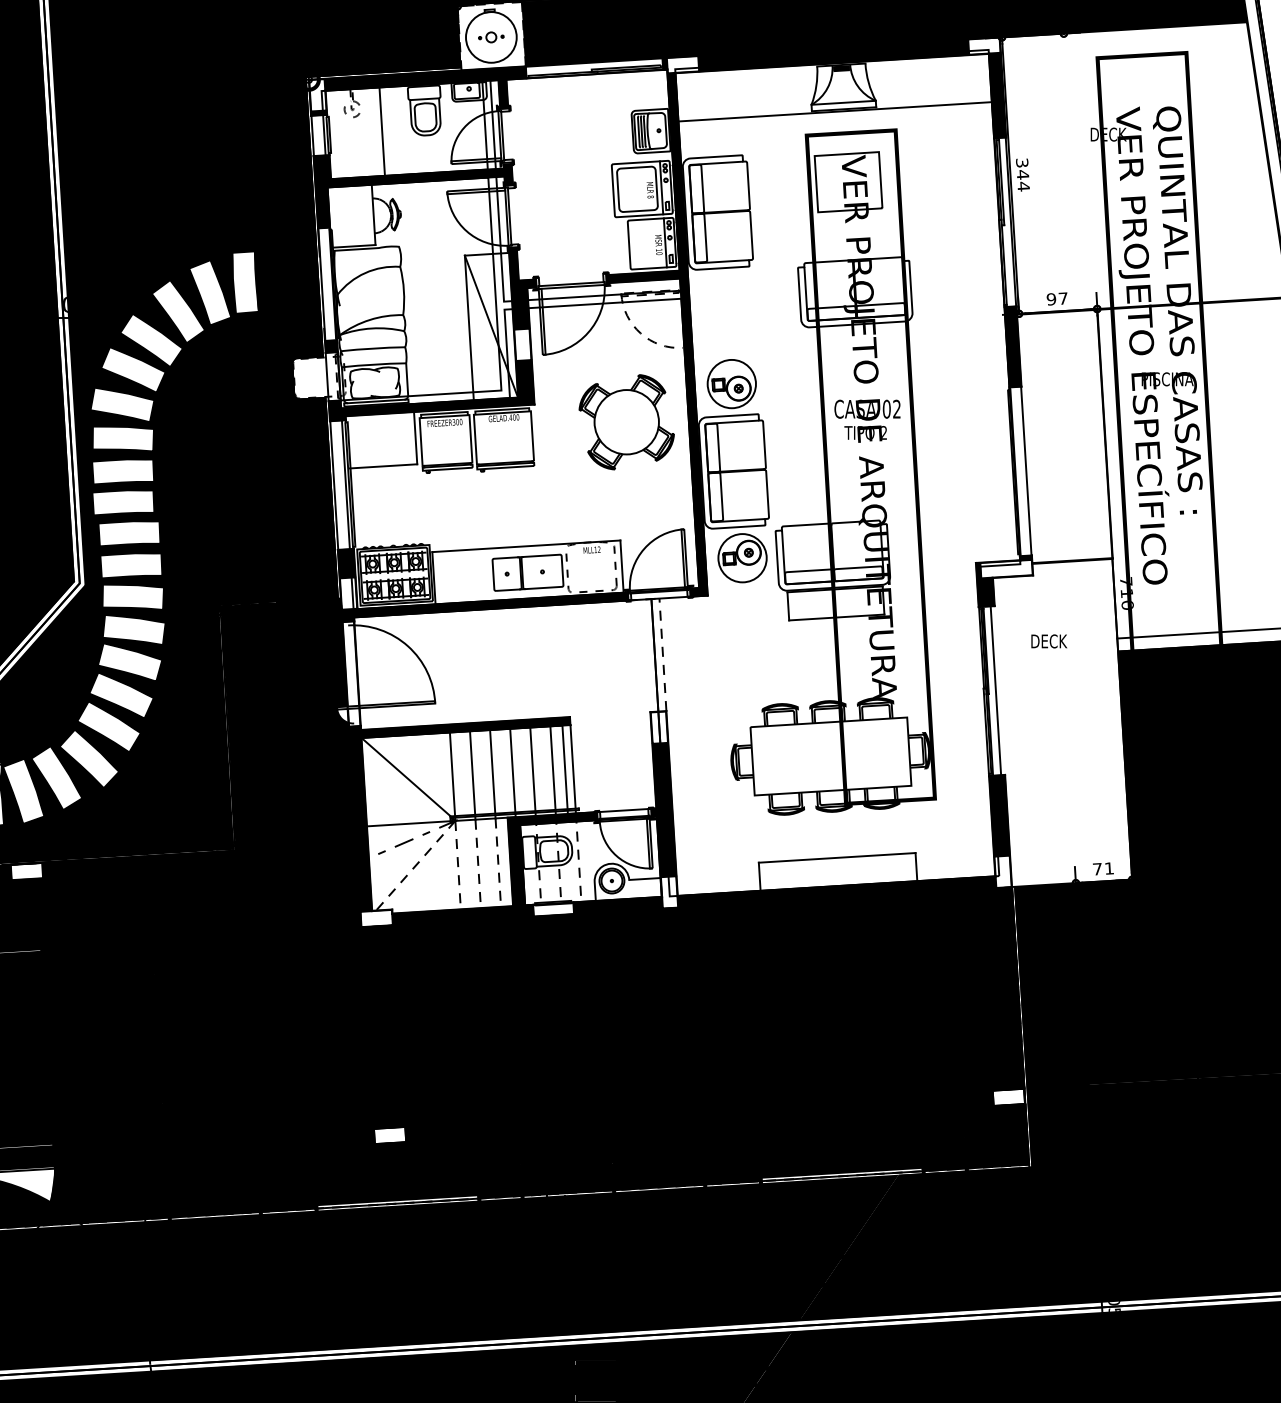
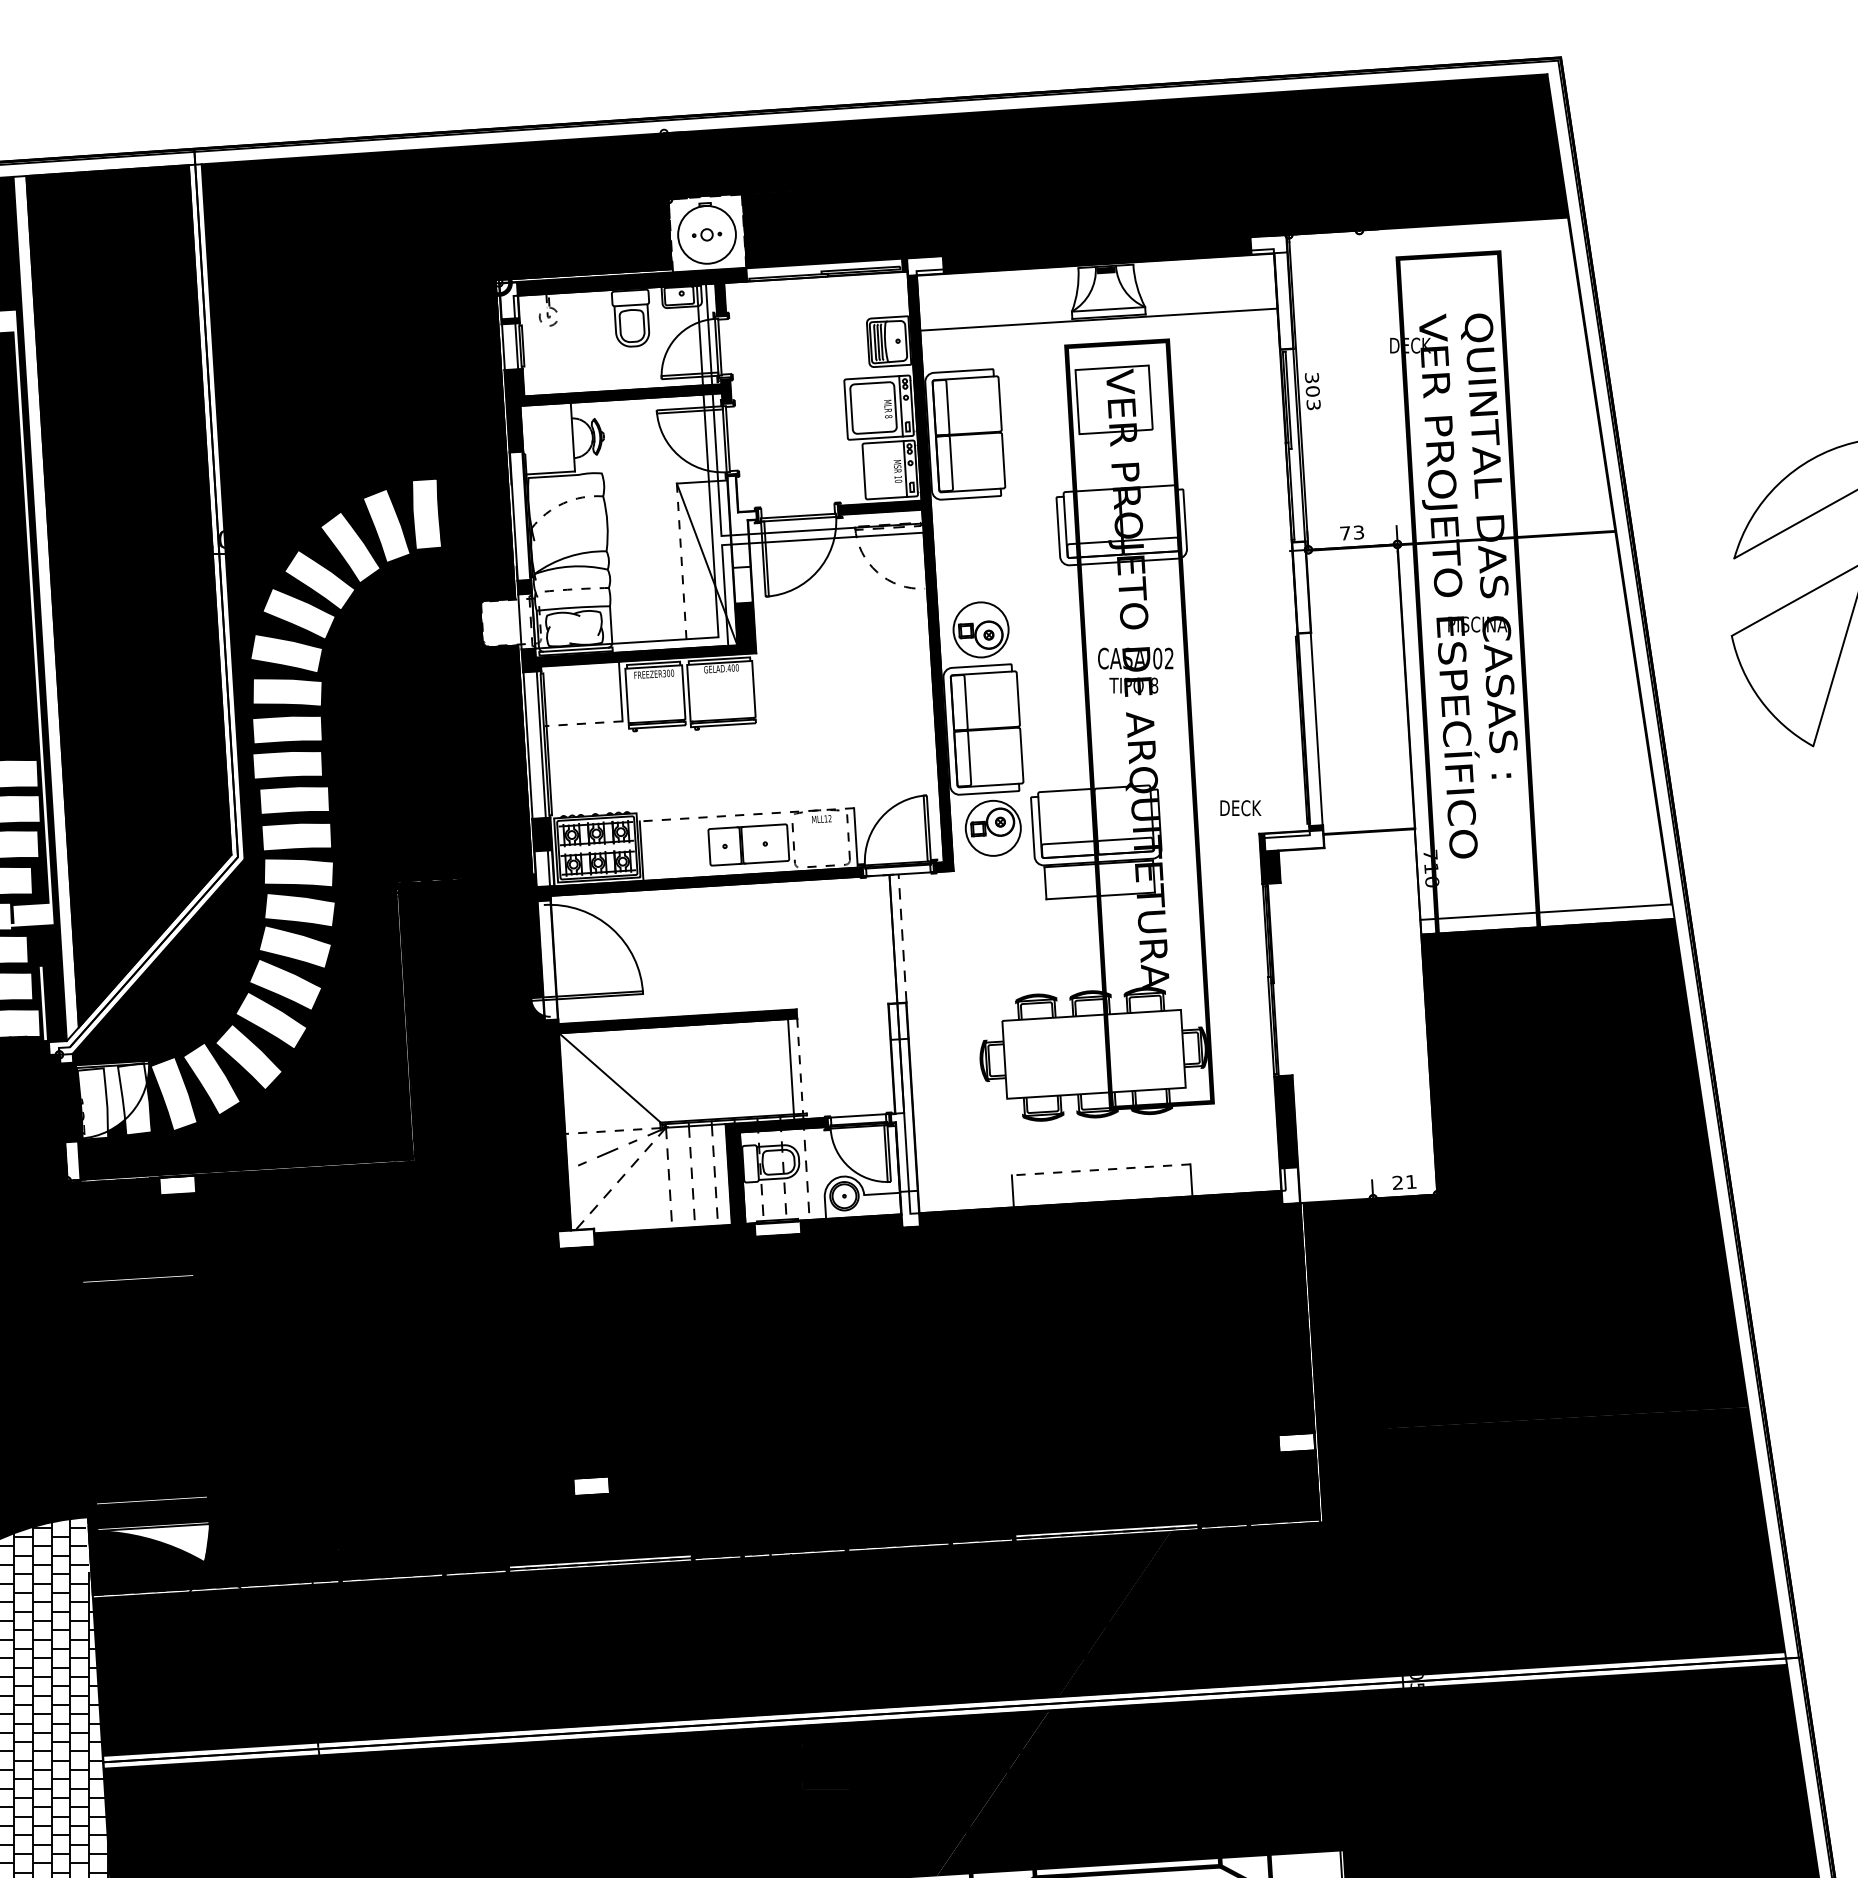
fill: (997, 95) -> (1283, 300), removed
line: (382, 130) -> (582, 341), removed
text: (1022, 181) -> (1312, 398), 344 -> 303
arc: (365, 273) -> (563, 503), solid -> dashed
fill: (521, 288) -> (741, 521), removed
text: (1057, 298) -> (1352, 532), 97 -> 73
line: (468, 328) -> (681, 566), solid -> dashed
fill: (1012, 346) -> (1301, 587), removed
arc: (373, 348) -> (572, 589), solid -> dashed
part: (626, 422) -> (861, 673), removed
text: (883, 432) -> (1154, 685), 2 -> 8
line: (382, 466) -> (583, 723), solid -> dashed
line: (525, 546) -> (746, 814), solid -> dashed
text: (1048, 641) -> (1240, 808), moved
line: (995, 690) -> (1281, 979), removed
line: (573, 767) -> (800, 1066), solid -> dashed
line: (532, 768) -> (754, 1068), removed
line: (553, 768) -> (777, 1067), removed
line: (512, 770) -> (731, 1070), removed
line: (492, 771) -> (708, 1071), removed
line: (472, 772) -> (685, 1072), removed
line: (452, 774) -> (662, 1074), removed
fill: (663, 809) -> (903, 1114), removed
line: (408, 824) -> (612, 1131), solid -> dashed
line: (836, 857) -> (1100, 1169), solid -> dashed
text: (1097, 868) -> (1397, 1182), 71 -> 21

